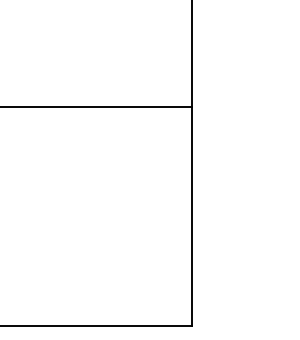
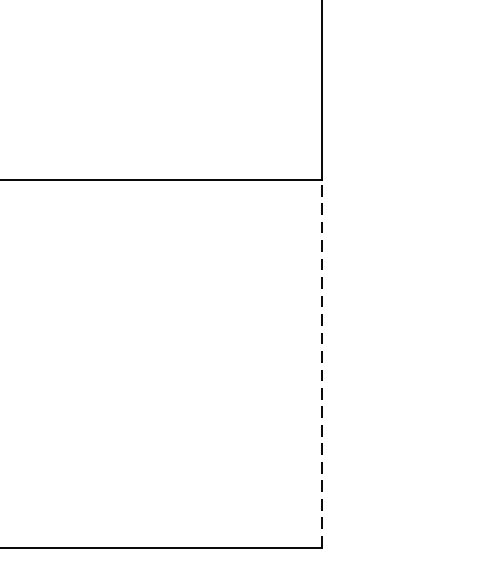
line: (191, 216) -> (321, 363), solid -> dashed

